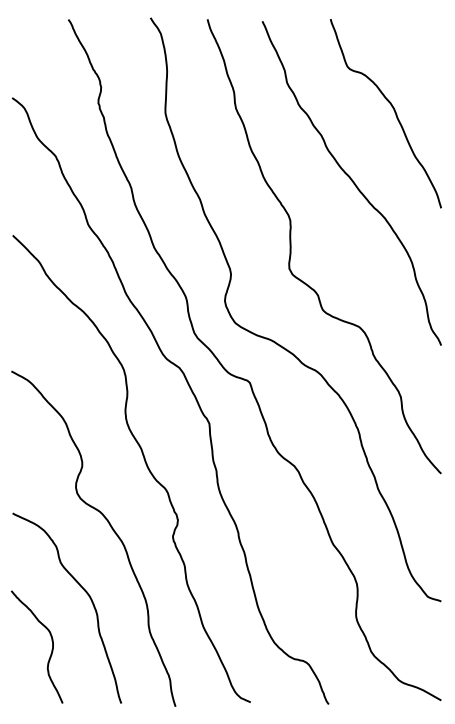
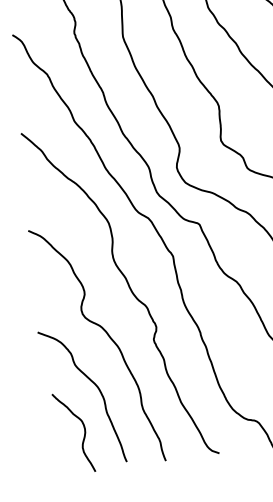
curve: (51, 649) -> (84, 433), moved

